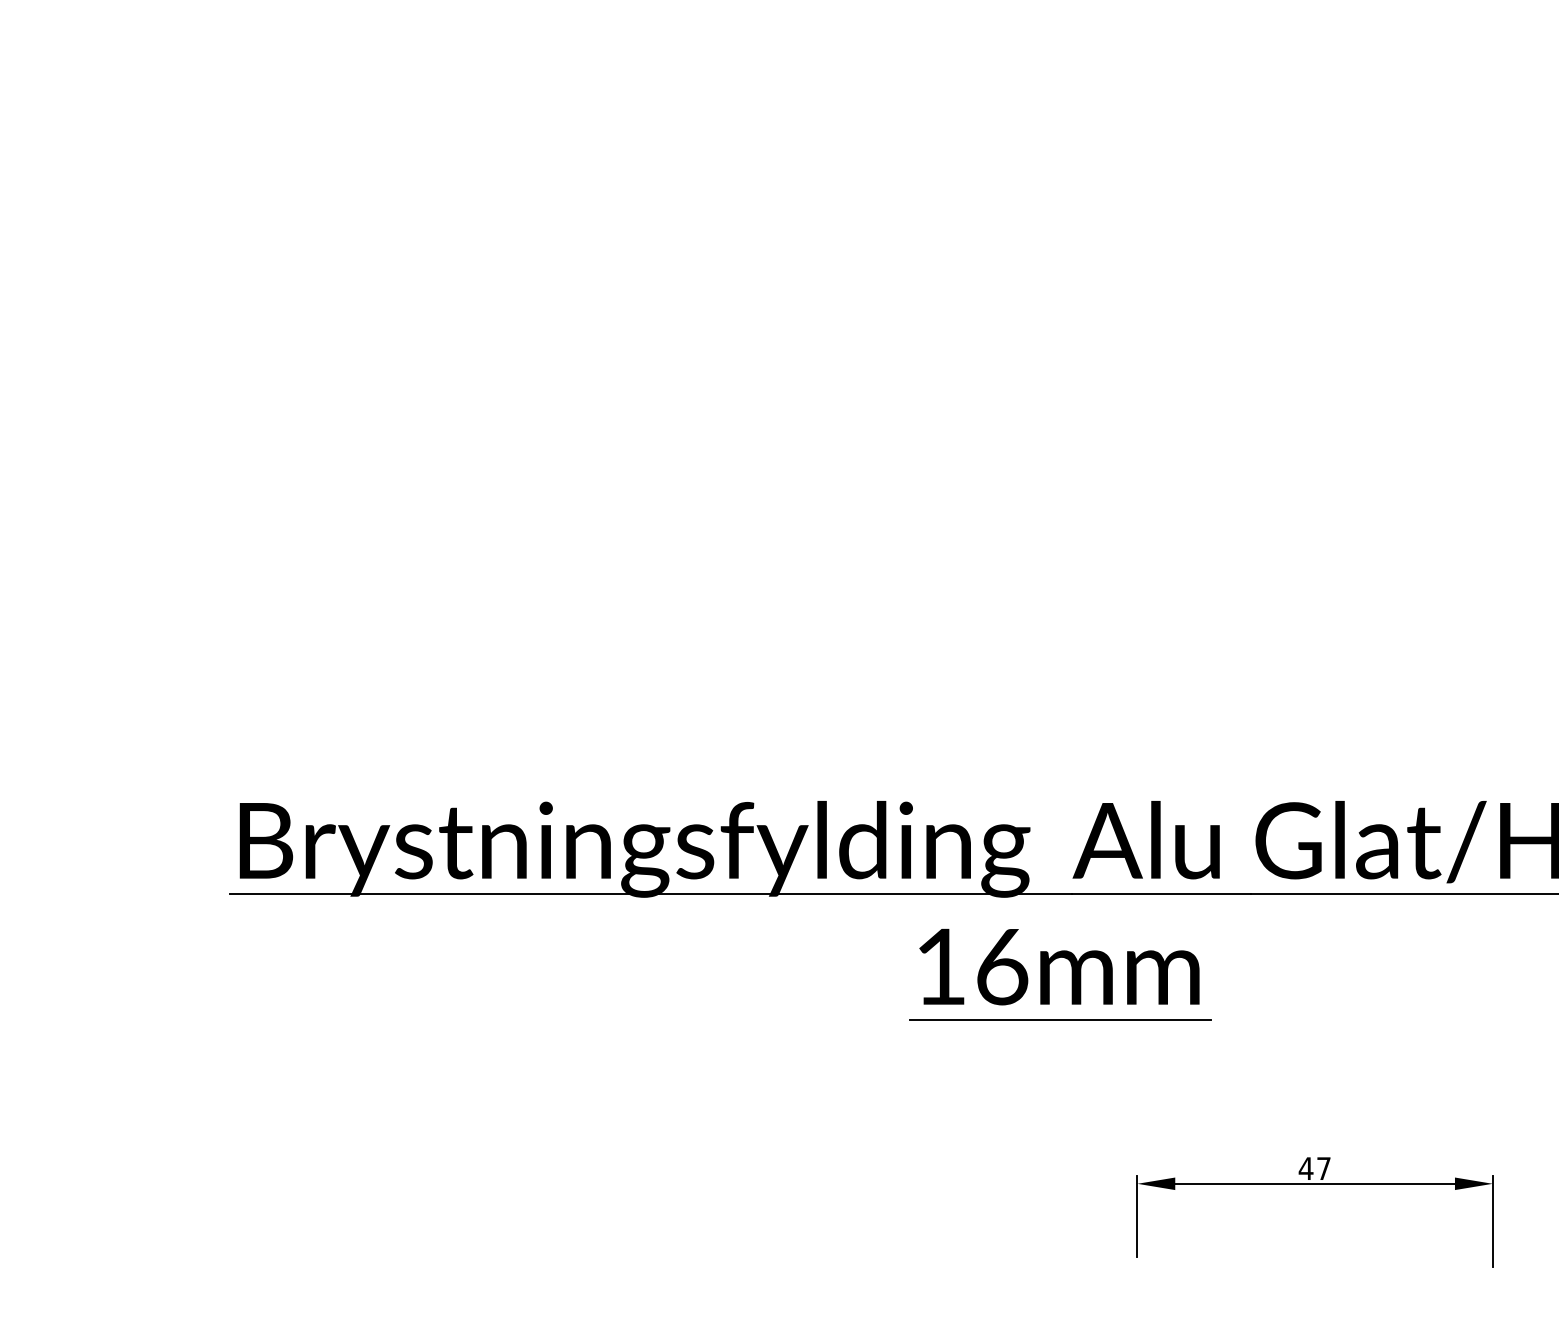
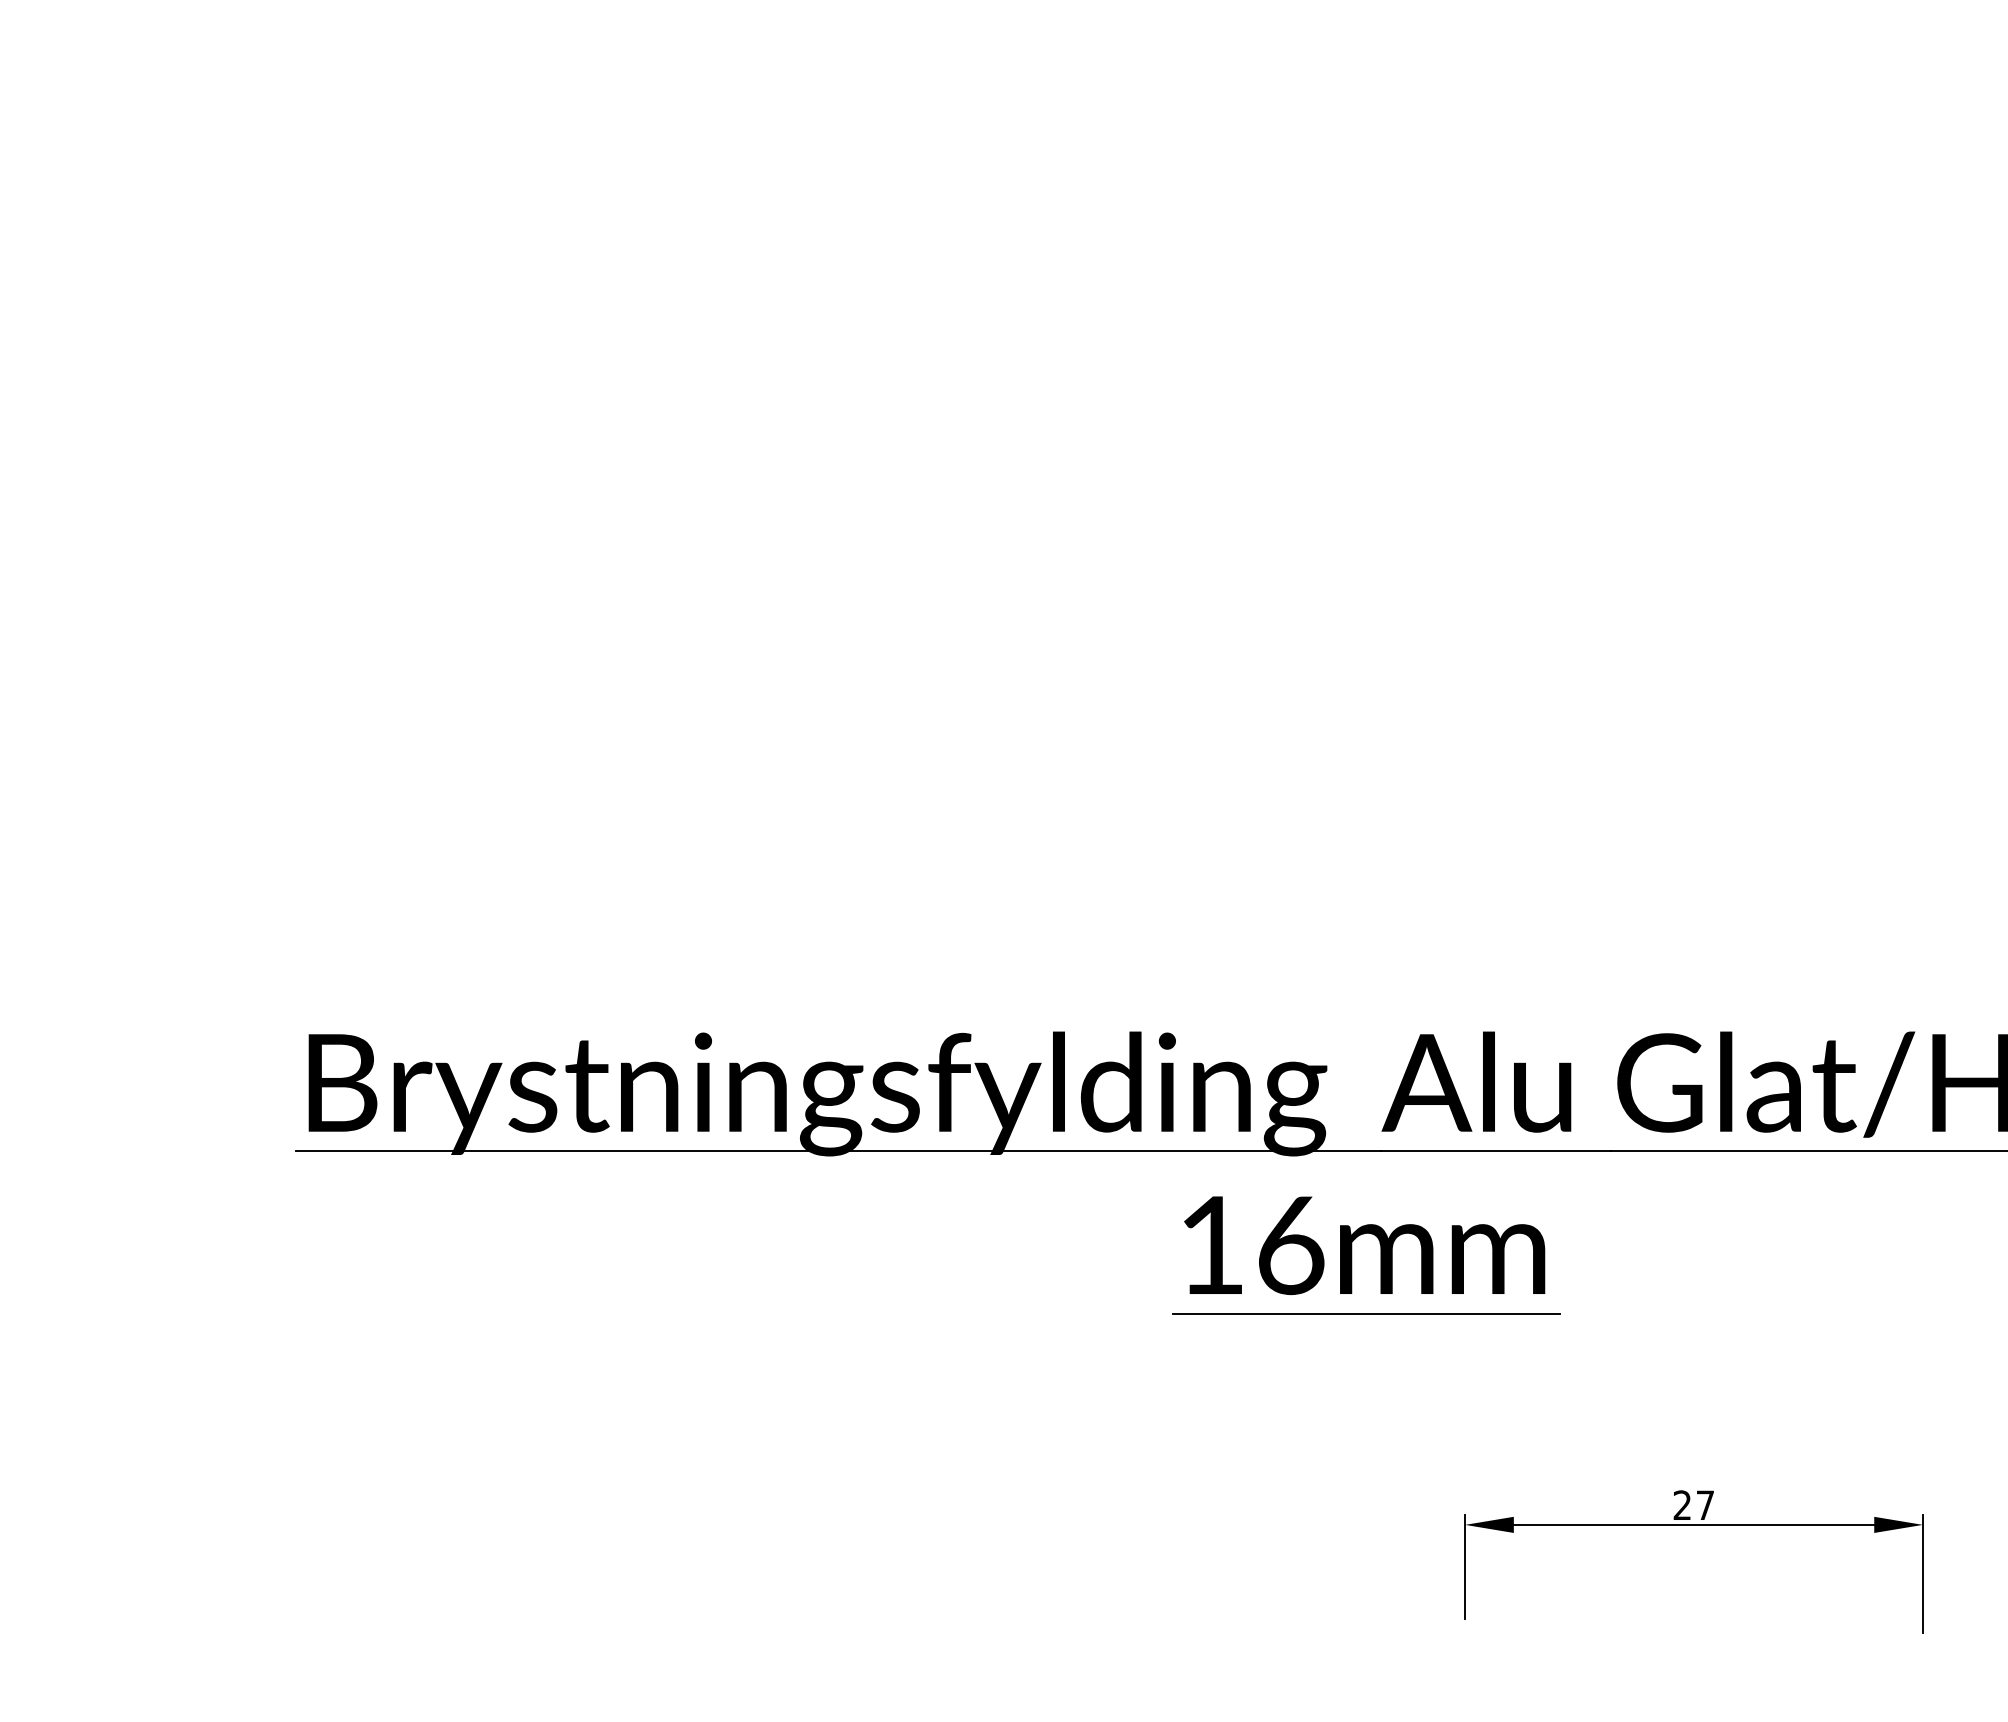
text: (1305, 1167) -> (1681, 1504), 47 -> 27

